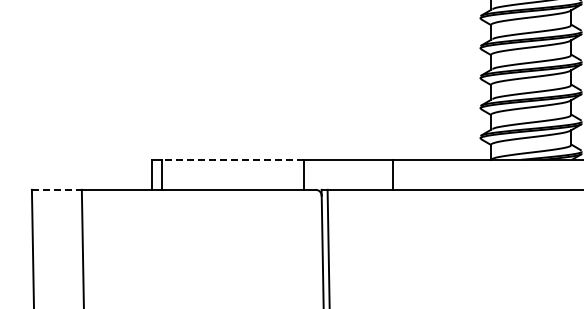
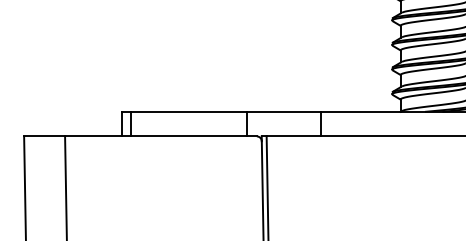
line: (233, 159) -> (189, 111), dashed -> solid
line: (56, 189) -> (44, 136), dashed -> solid

